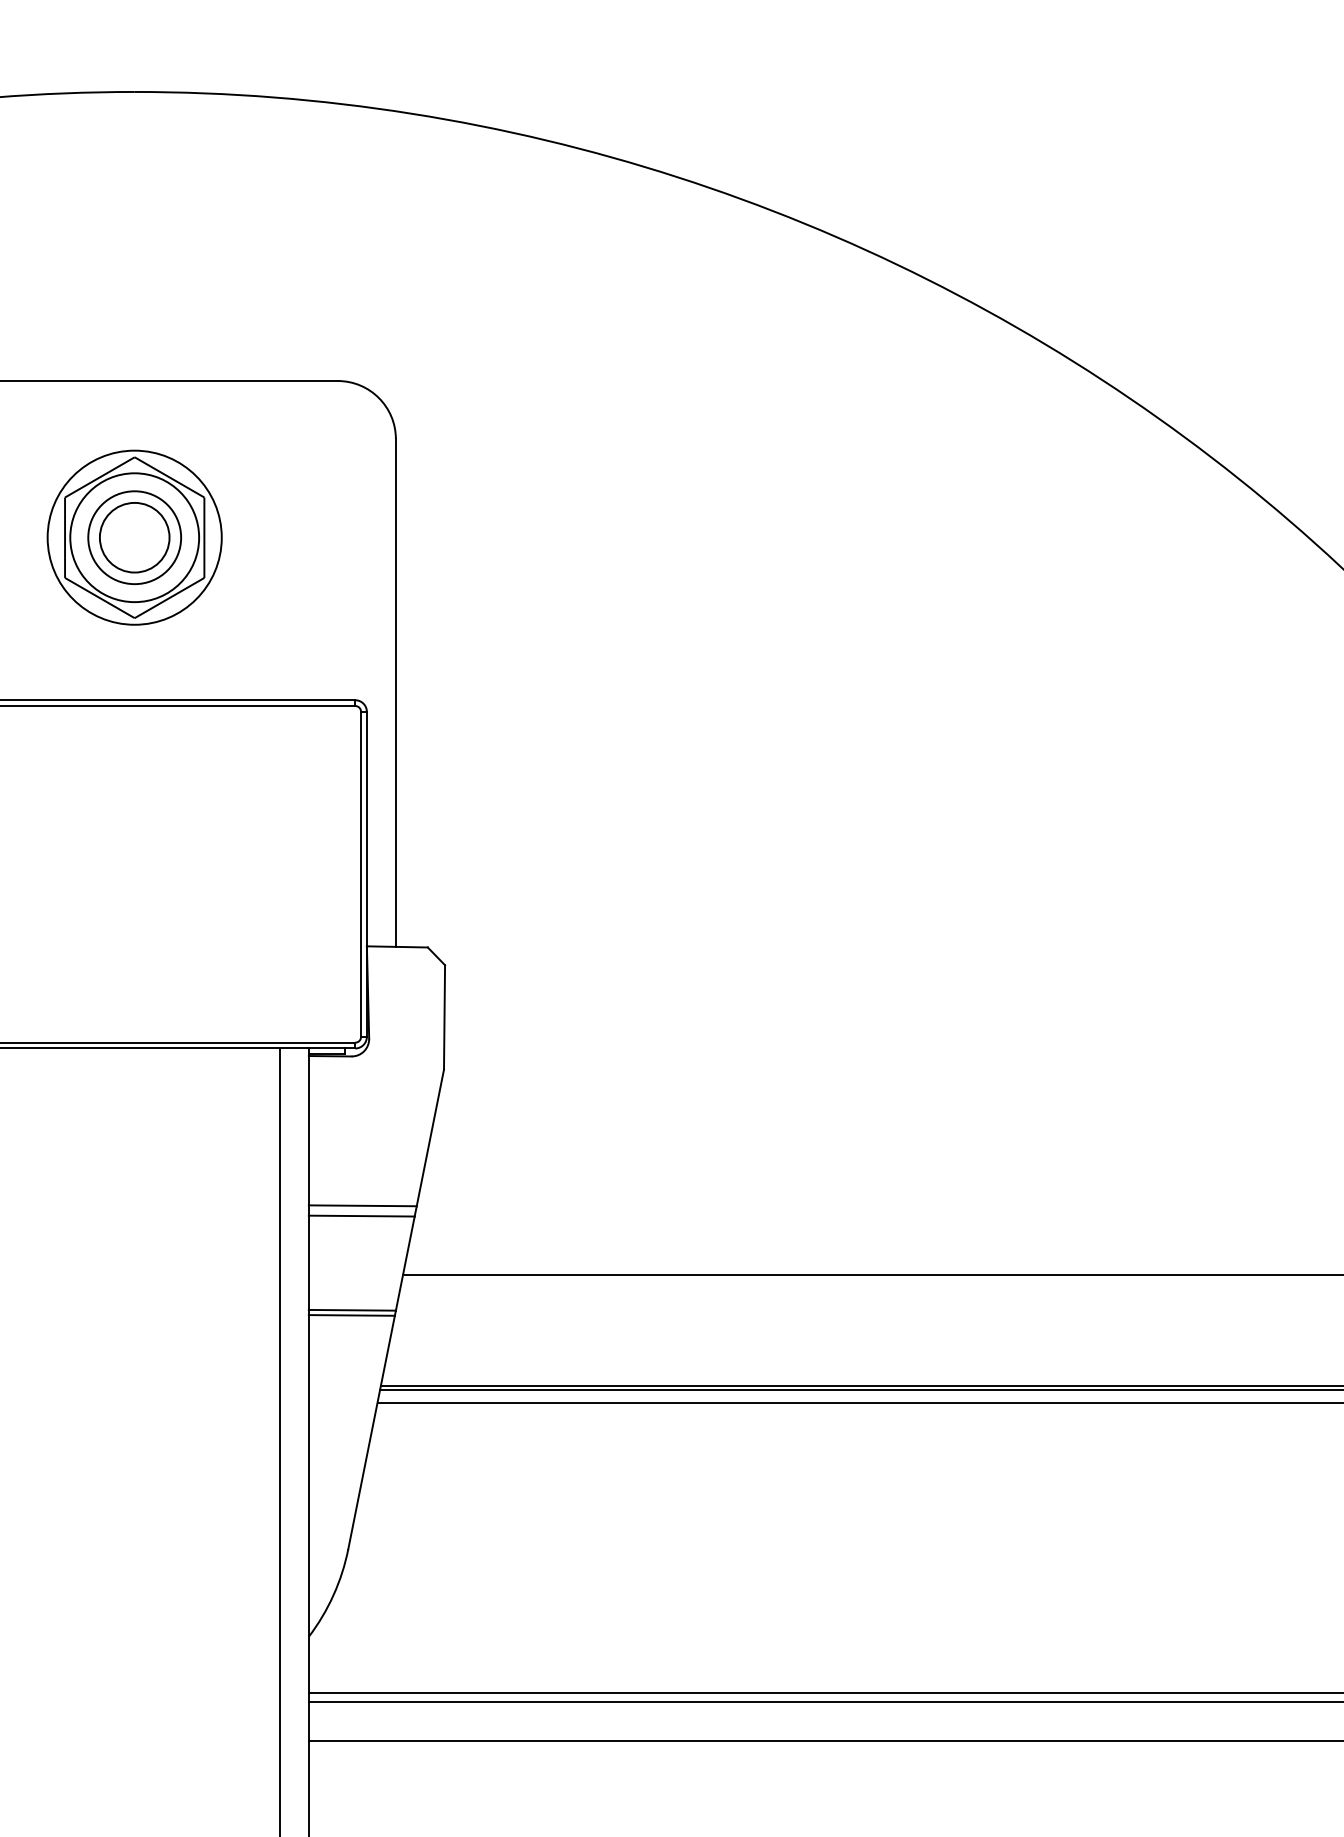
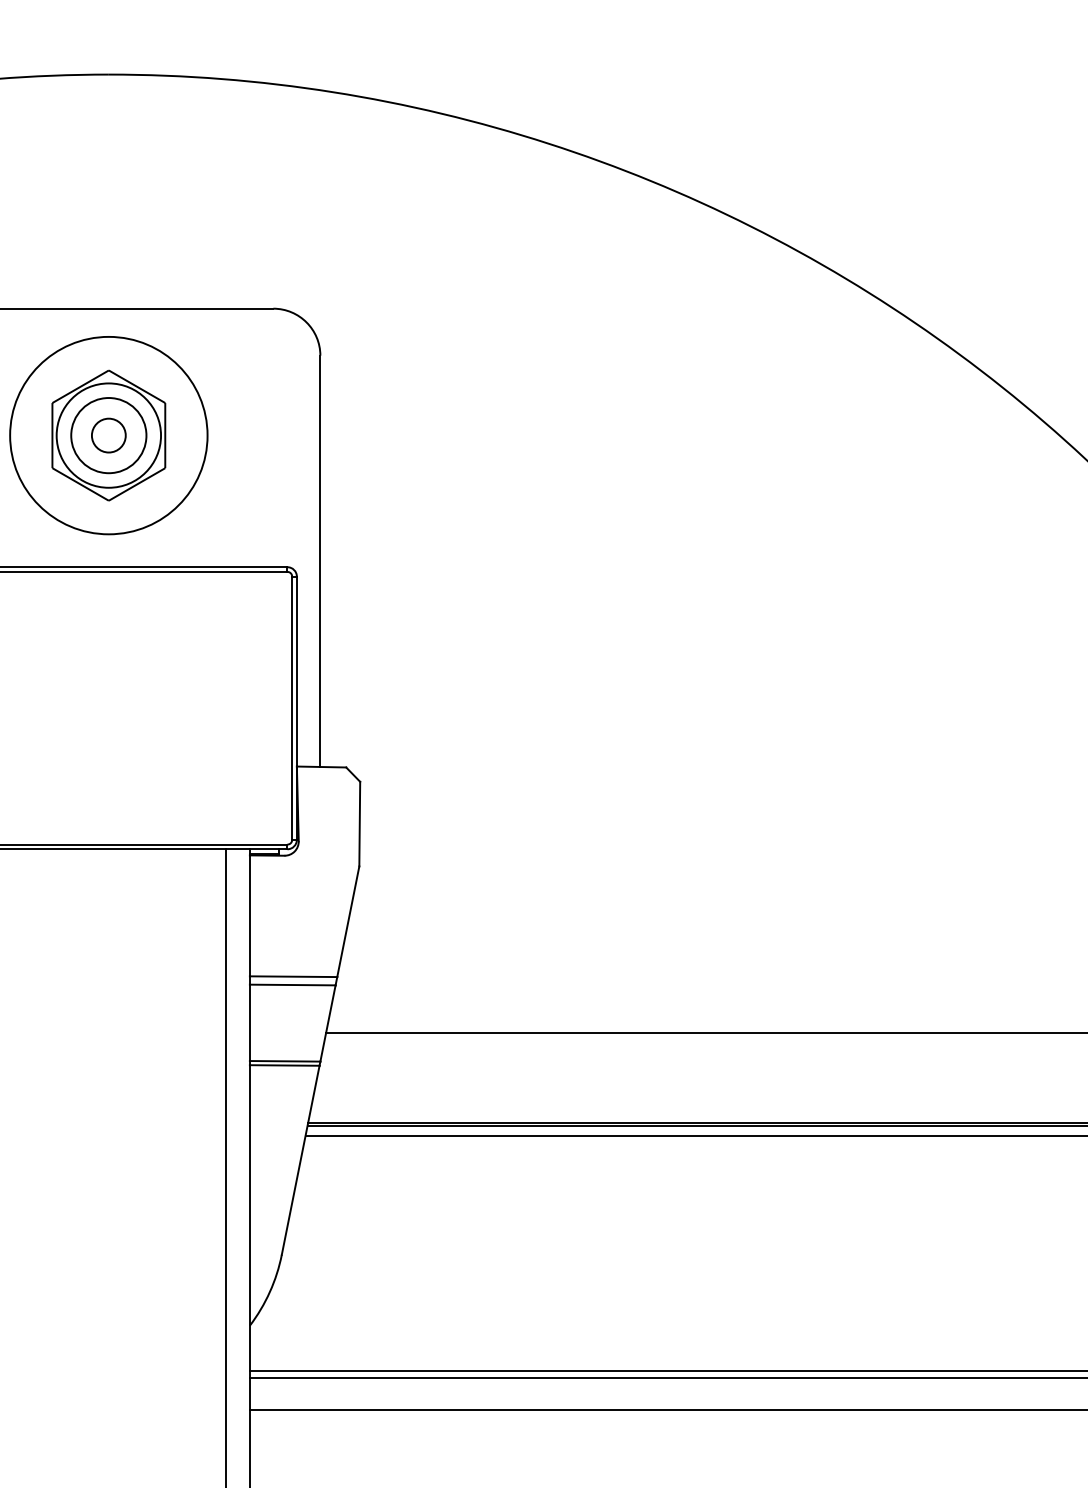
circle: (134, 537) -> (108, 435), size x0.6
circle: (134, 537) -> (108, 435), size x1.4

